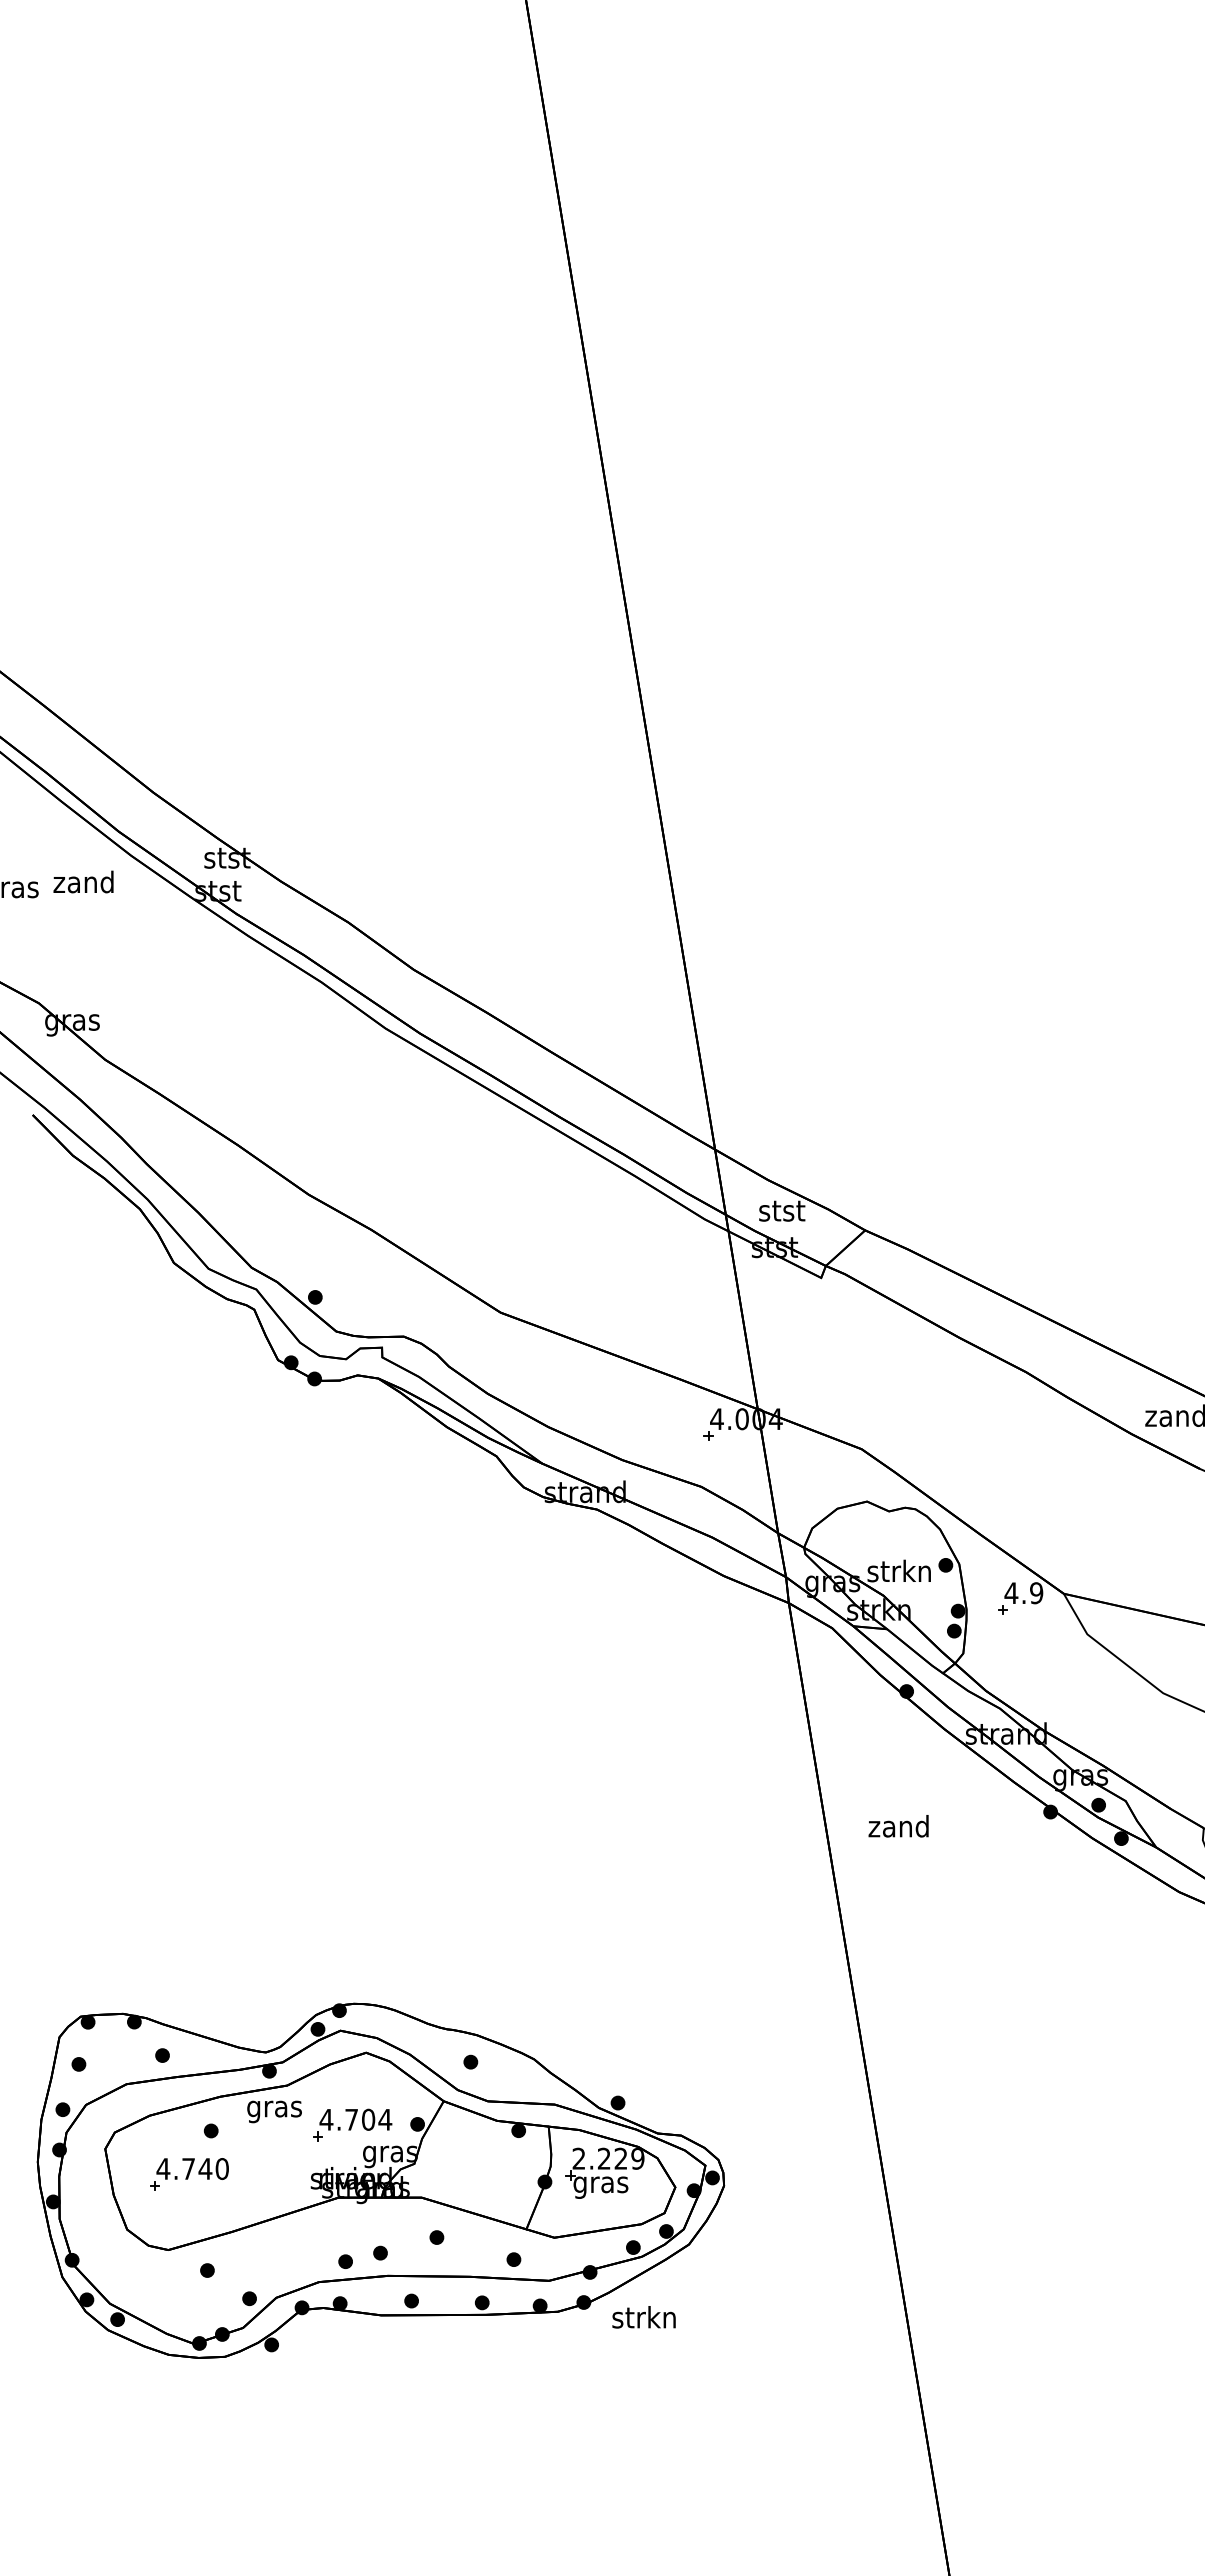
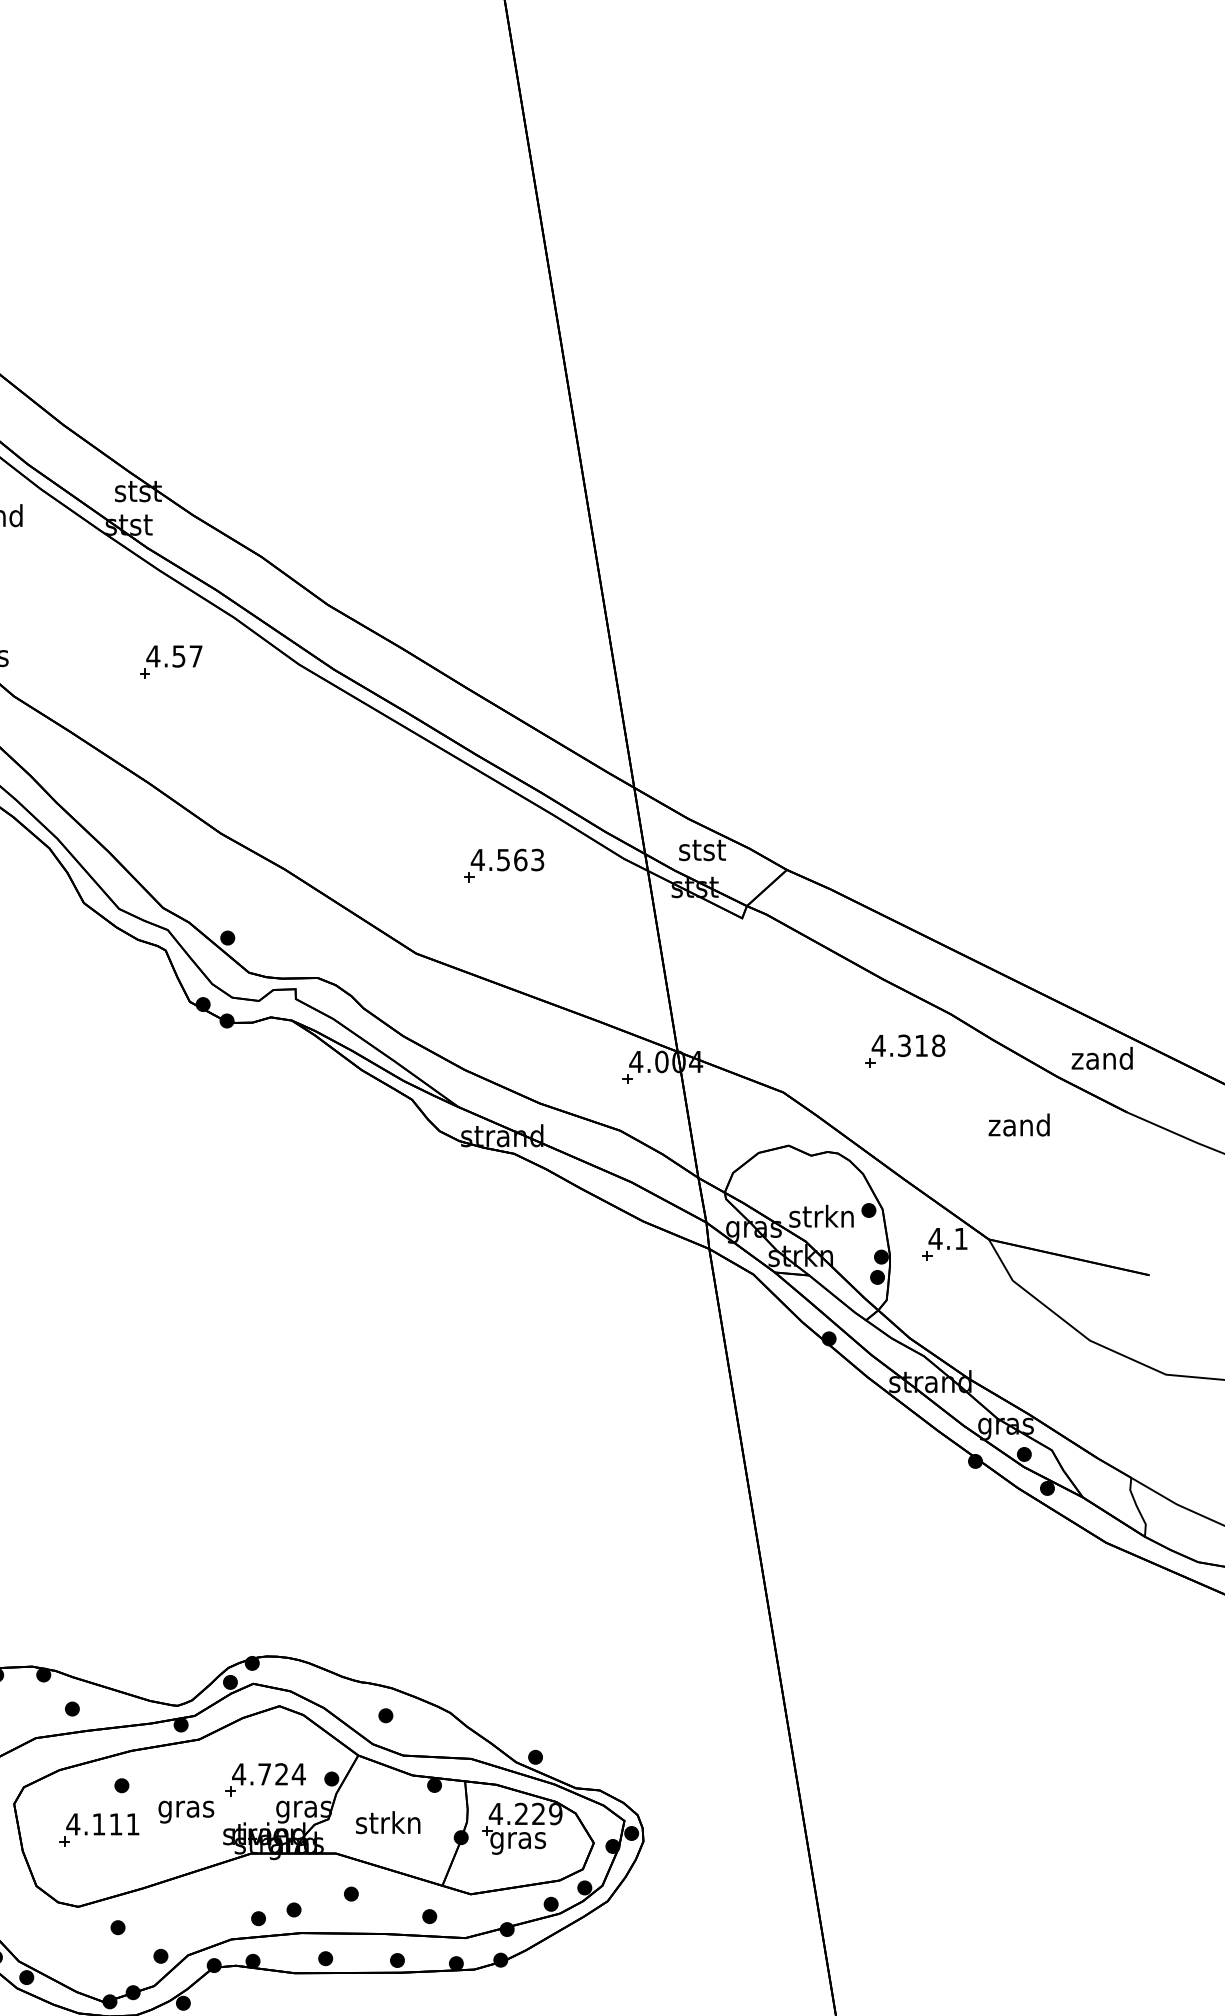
part: (259, 1025) -> (170, 661), added
part: (587, 1225) -> (504, 864), added
part: (981, 1408) -> (905, 1051), added
text: (1036, 1593) -> (961, 1239), 4.9 -> 4.1
text: (898, 1826) -> (1019, 1125), moved
text: (274, 2111) -> (186, 1811), moved
text: (368, 2119) -> (281, 1774), 4.704 -> 4.724
text: (578, 2158) -> (495, 1813), 2.229 -> 4.229
text: (205, 2169) -> (116, 1824), 4.740 -> 4.111
text: (643, 2317) -> (387, 1822), moved

